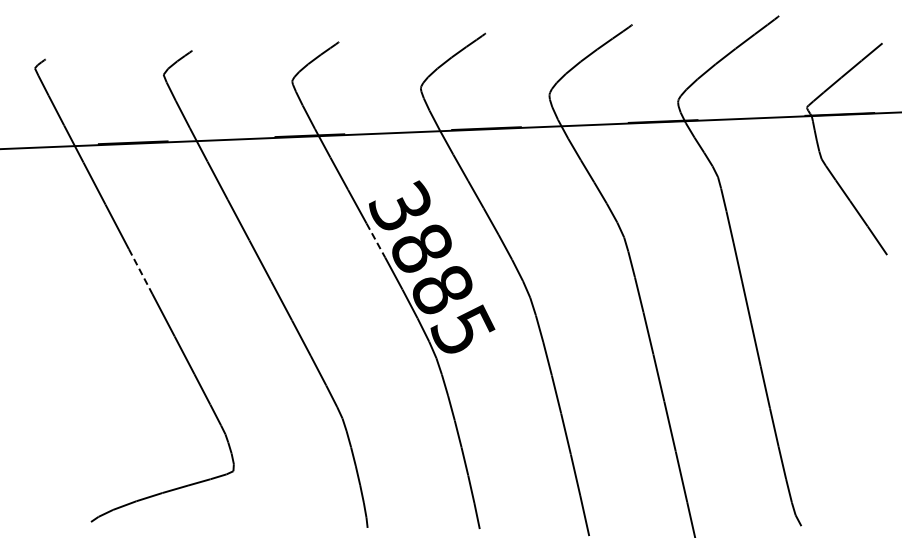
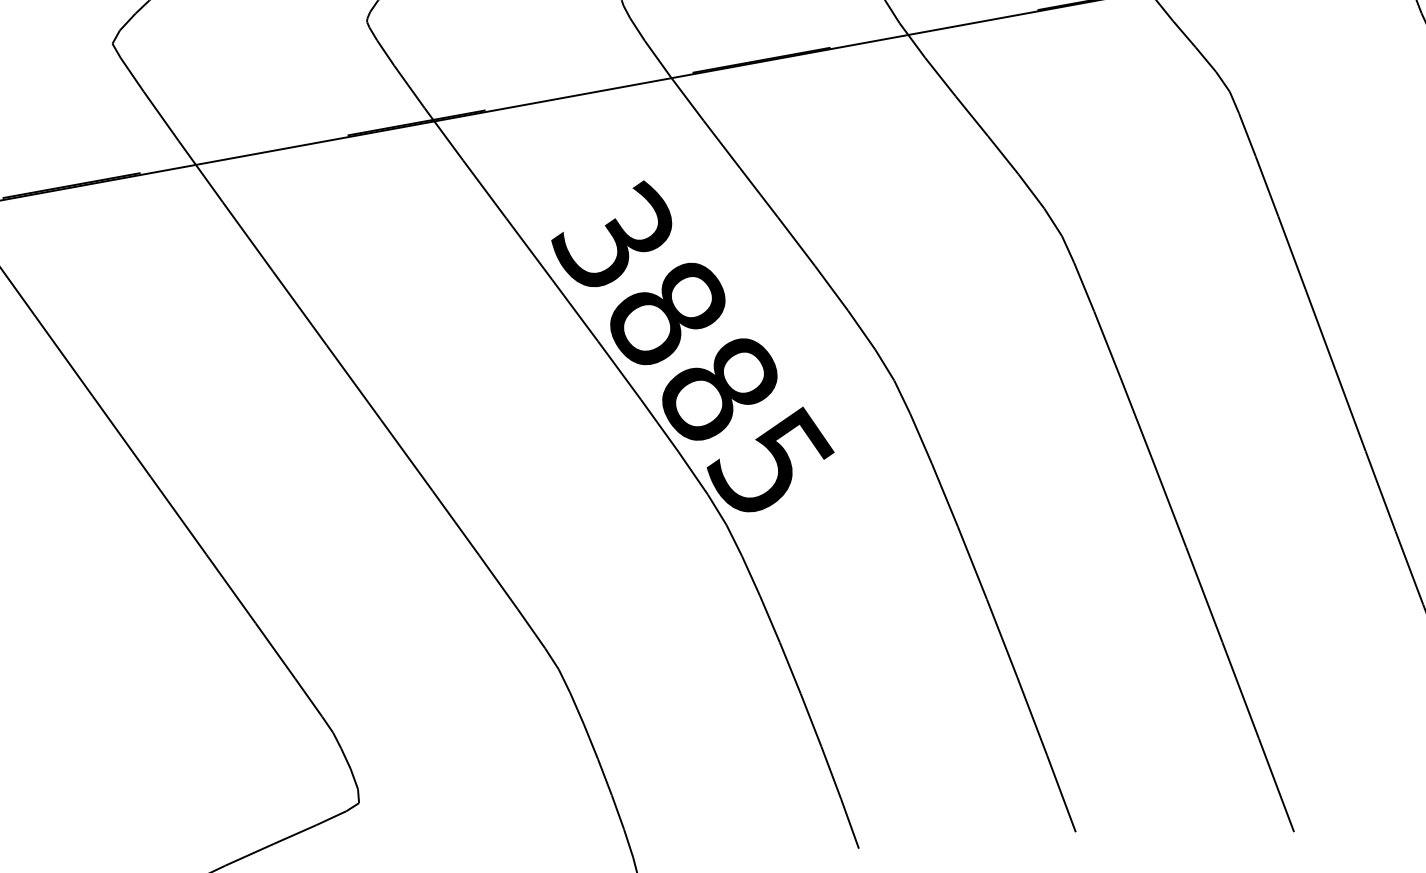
line: (376, 240) -> (576, 310), dashed -> solid
line: (140, 272) -> (121, 438), dashed -> solid

